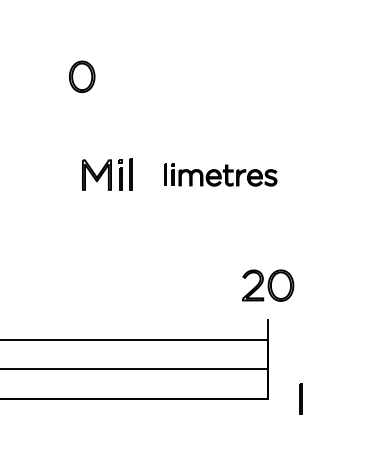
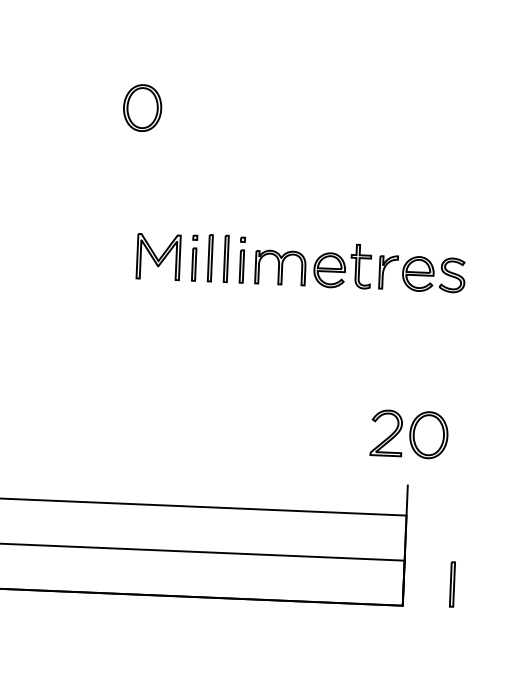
part: (220, 174) -> (344, 263), size x1.43
line: (300, 398) -> (452, 583), moved

